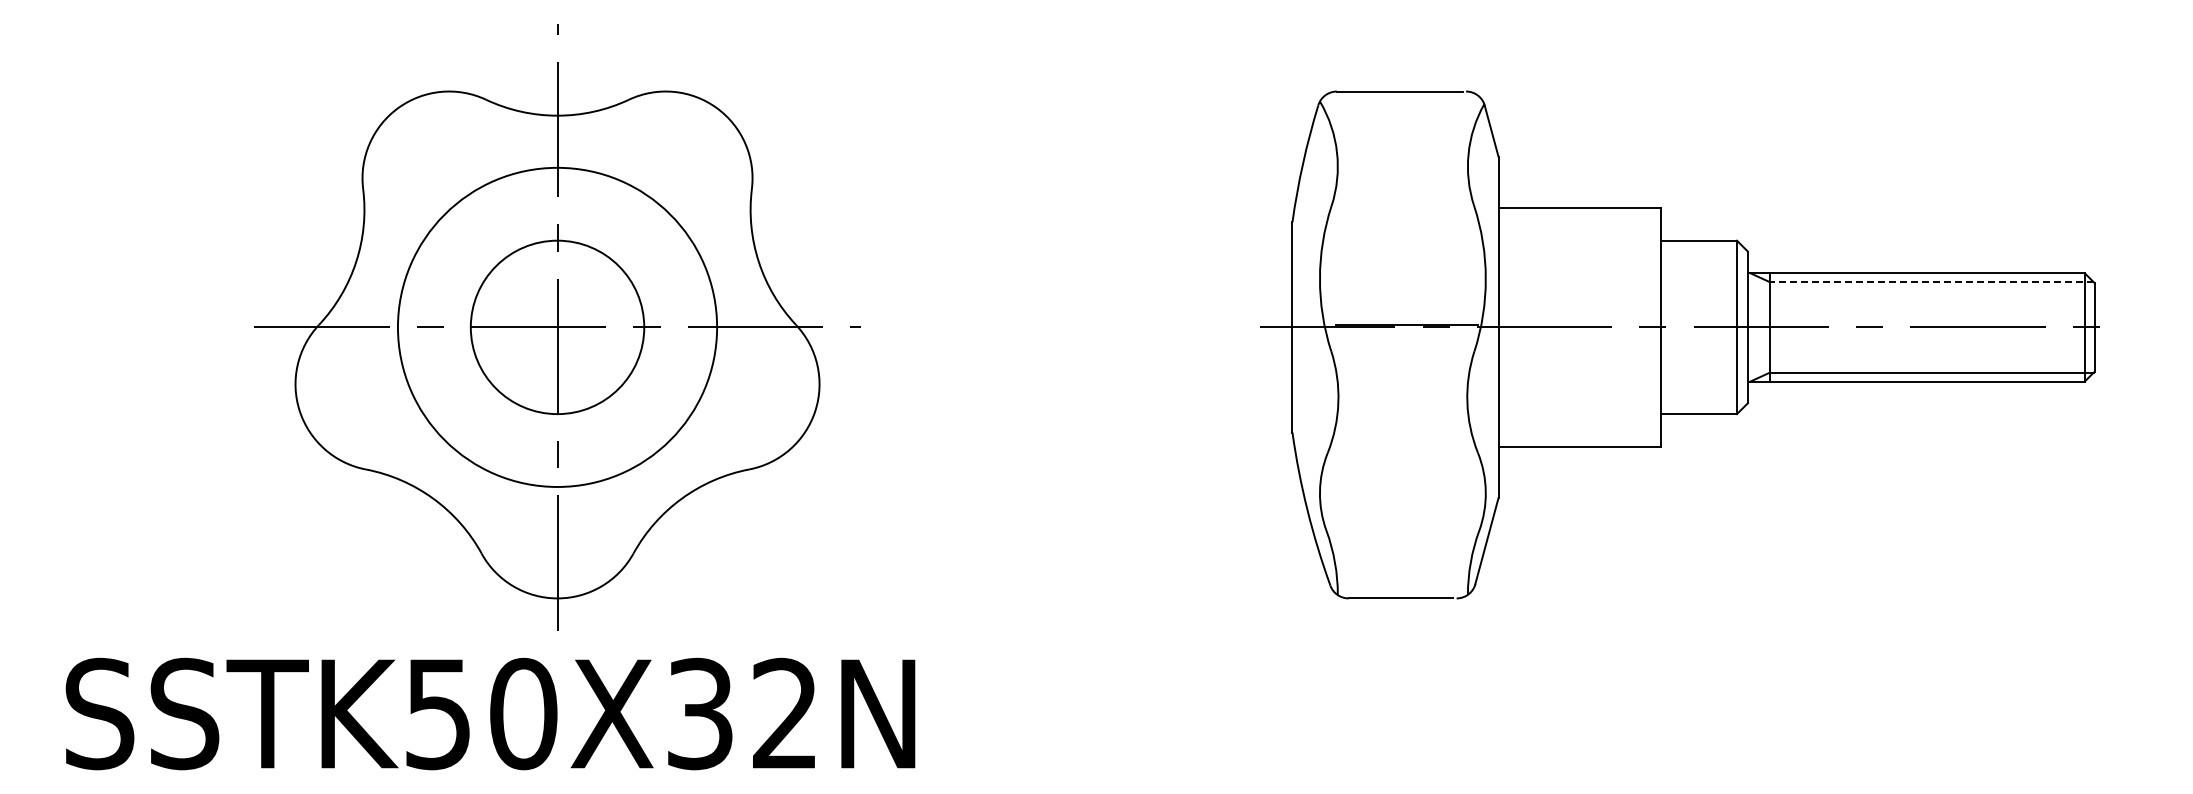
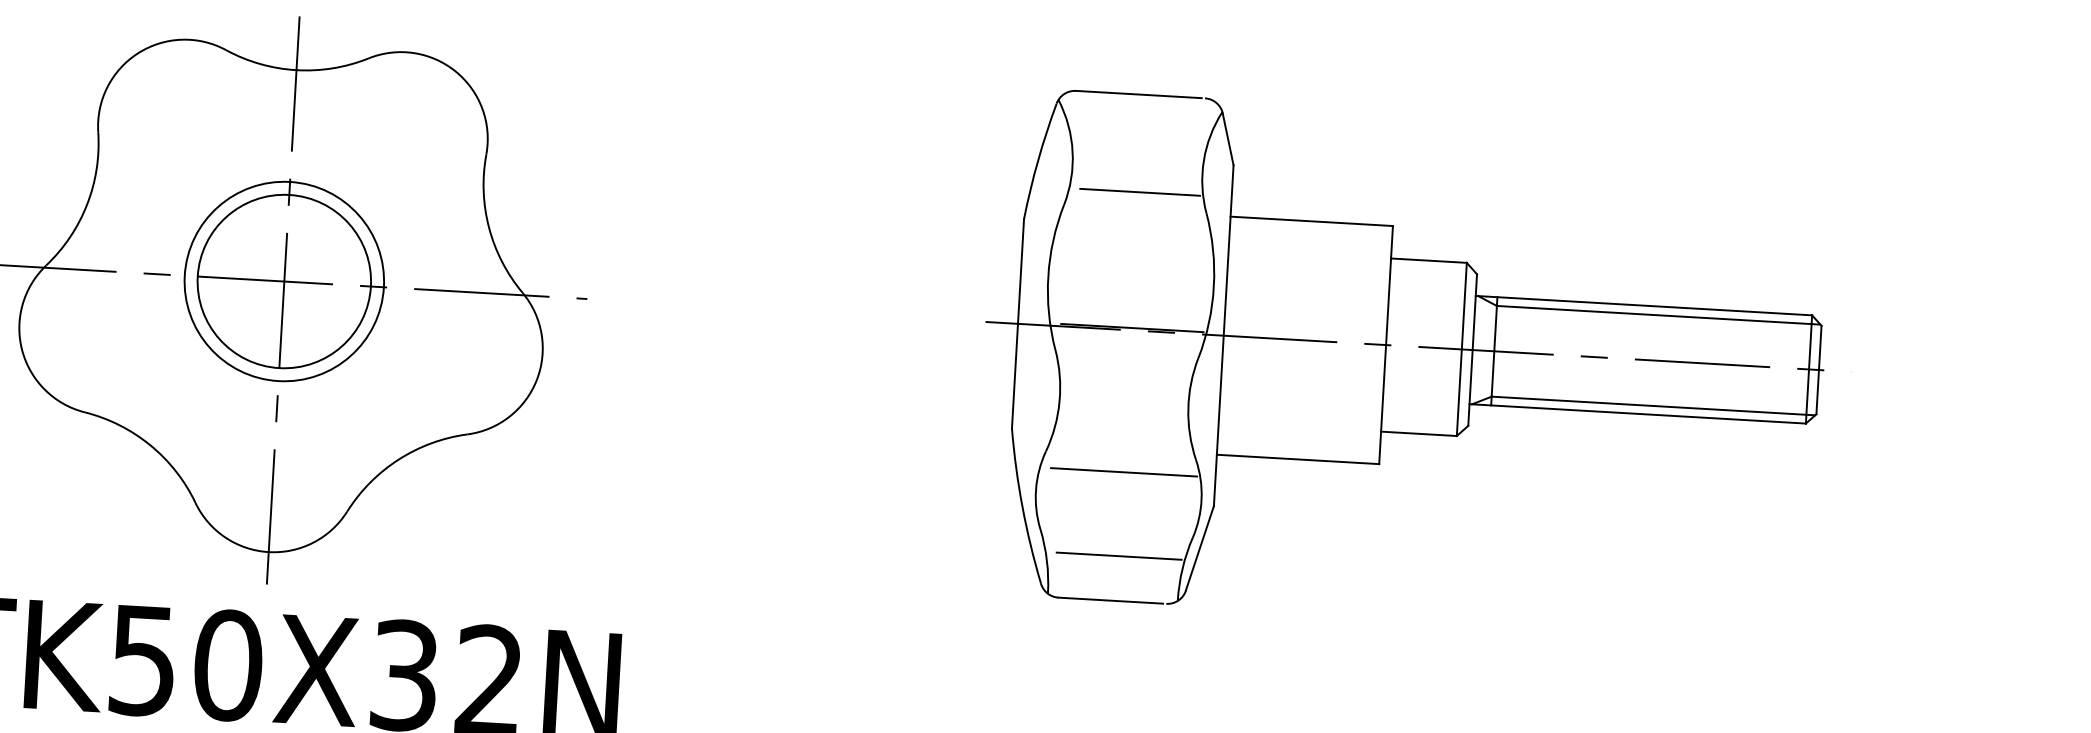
line: (1406, 189) -> (1139, 192), added
line: (1931, 281) -> (1658, 314), dashed -> solid
circle: (557, 327) -> (284, 281), size x0.62
line: (1406, 469) -> (1123, 472), added
line: (1406, 553) -> (1118, 556), added

